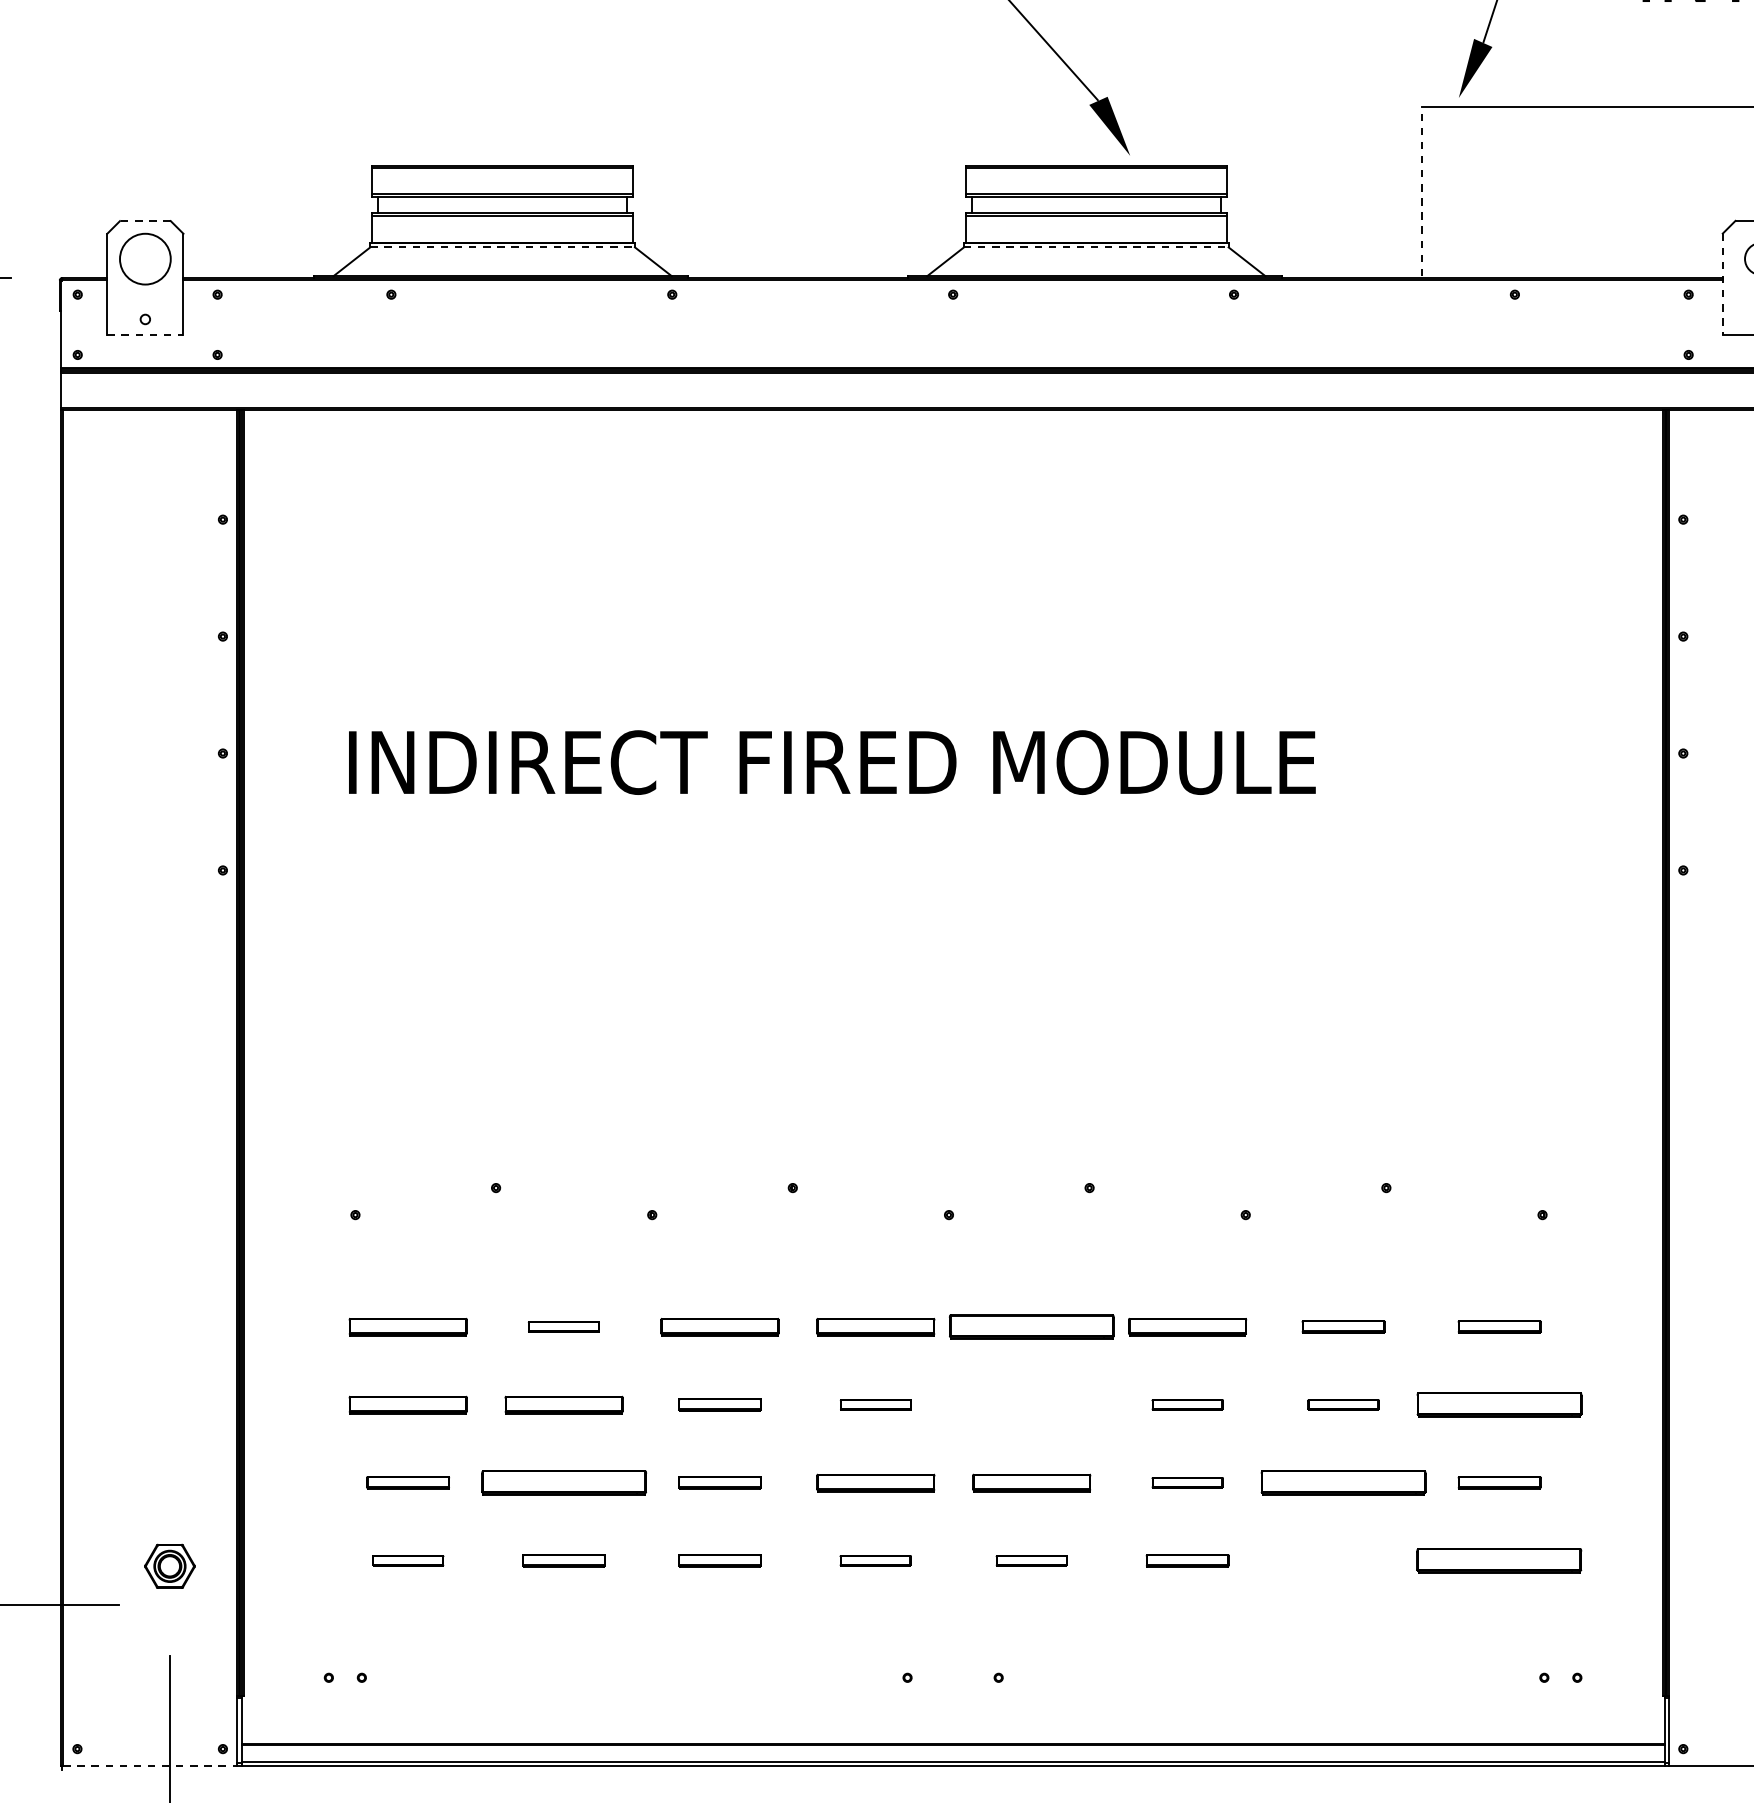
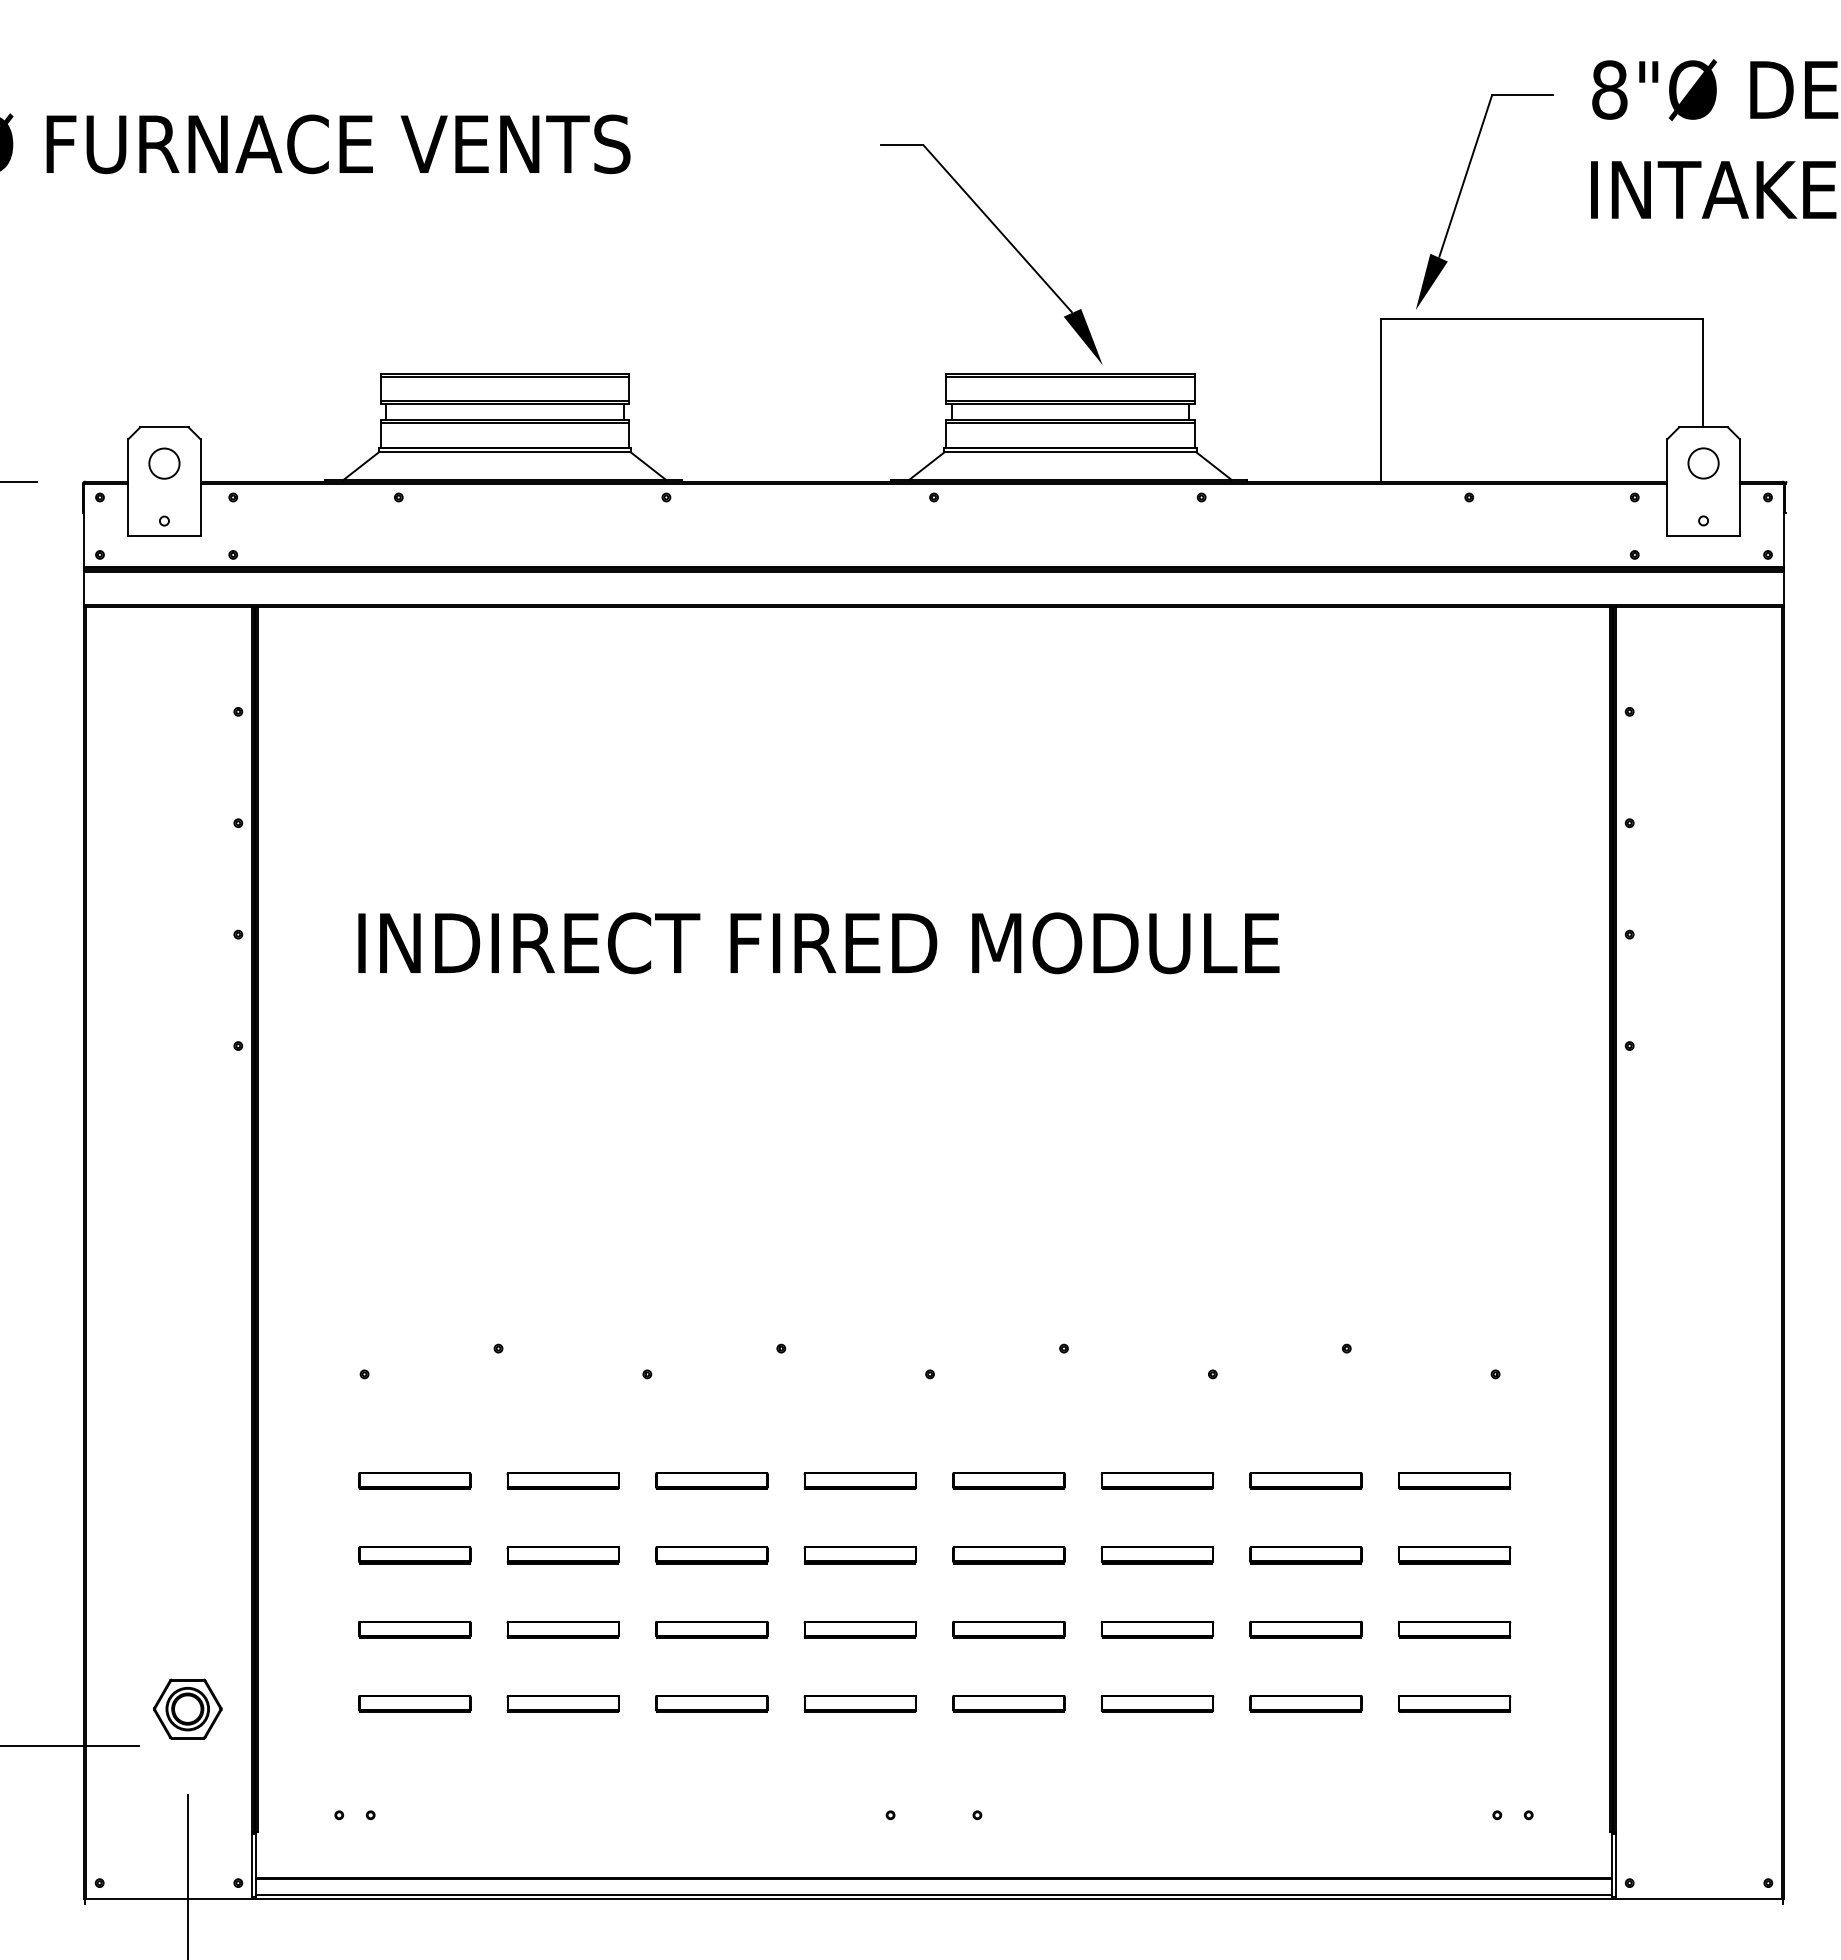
line: (1421, 190) -> (1380, 398), dashed -> solid
line: (144, 221) -> (163, 427), dashed -> solid
line: (503, 247) -> (505, 452), dashed -> solid
line: (1096, 247) -> (1070, 452), dashed -> solid
circle: (145, 259) -> (164, 463), size x0.62
line: (1722, 285) -> (1667, 488), dashed -> solid
line: (145, 335) -> (164, 536), dashed -> solid
part: (563, 1326) -> (562, 1480), size x1.67
part: (1031, 1326) -> (1008, 1480), size x0.71
part: (1343, 1326) -> (1305, 1480), size x1.43
part: (1499, 1326) -> (1454, 1480), size x1.43
part: (719, 1405) -> (711, 1555), size x1.43
part: (875, 1405) -> (860, 1555), size x1.67
part: (1031, 1405) -> (1008, 1555), added
part: (1187, 1405) -> (1157, 1555), size x1.67
part: (1343, 1405) -> (1305, 1555), size x1.67
part: (1499, 1405) -> (1454, 1555), size x0.71
part: (407, 1482) -> (414, 1629), size x1.43
part: (563, 1482) -> (562, 1629), size x0.71
part: (719, 1482) -> (711, 1629), size x1.43
part: (1187, 1482) -> (1157, 1629), size x1.67
part: (1343, 1482) -> (1305, 1629), size x0.71
part: (1499, 1482) -> (1454, 1629), size x1.43
part: (407, 1560) -> (414, 1703), size x1.67
part: (563, 1560) -> (562, 1703), size x1.43
part: (719, 1560) -> (711, 1703), size x1.43
part: (874, 1560) -> (859, 1703), size x1.67
part: (1031, 1560) -> (1008, 1703), size x1.67
part: (1187, 1560) -> (1157, 1703), size x1.43
part: (1343, 1560) -> (1305, 1703), added
part: (1499, 1560) -> (1454, 1703), size x0.71
part: (169, 1565) -> (187, 1708), size x1.43
line: (150, 1765) -> (169, 1898), dashed -> solid

